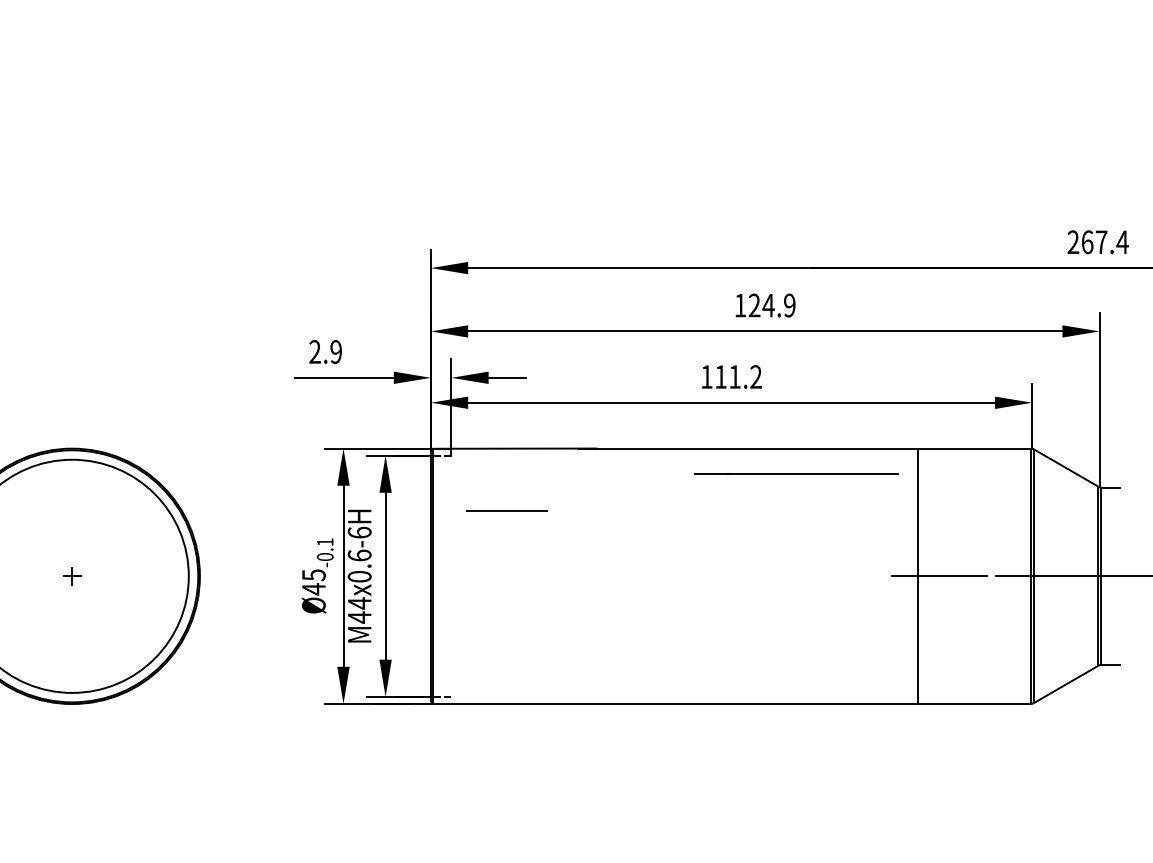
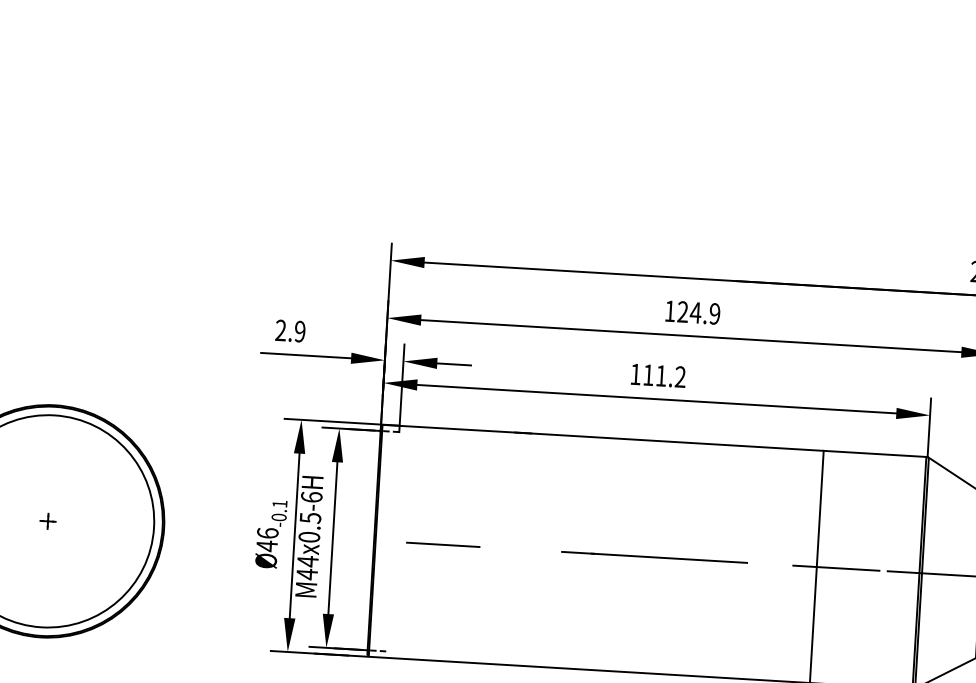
line: (796, 473) -> (654, 556), moved
line: (506, 510) -> (442, 544), moved
text: (359, 555) -> (310, 517), M44x0.6-6H -> M44x0.5-6H
text: (313, 575) -> (267, 533), Ø45 -> Ø46

